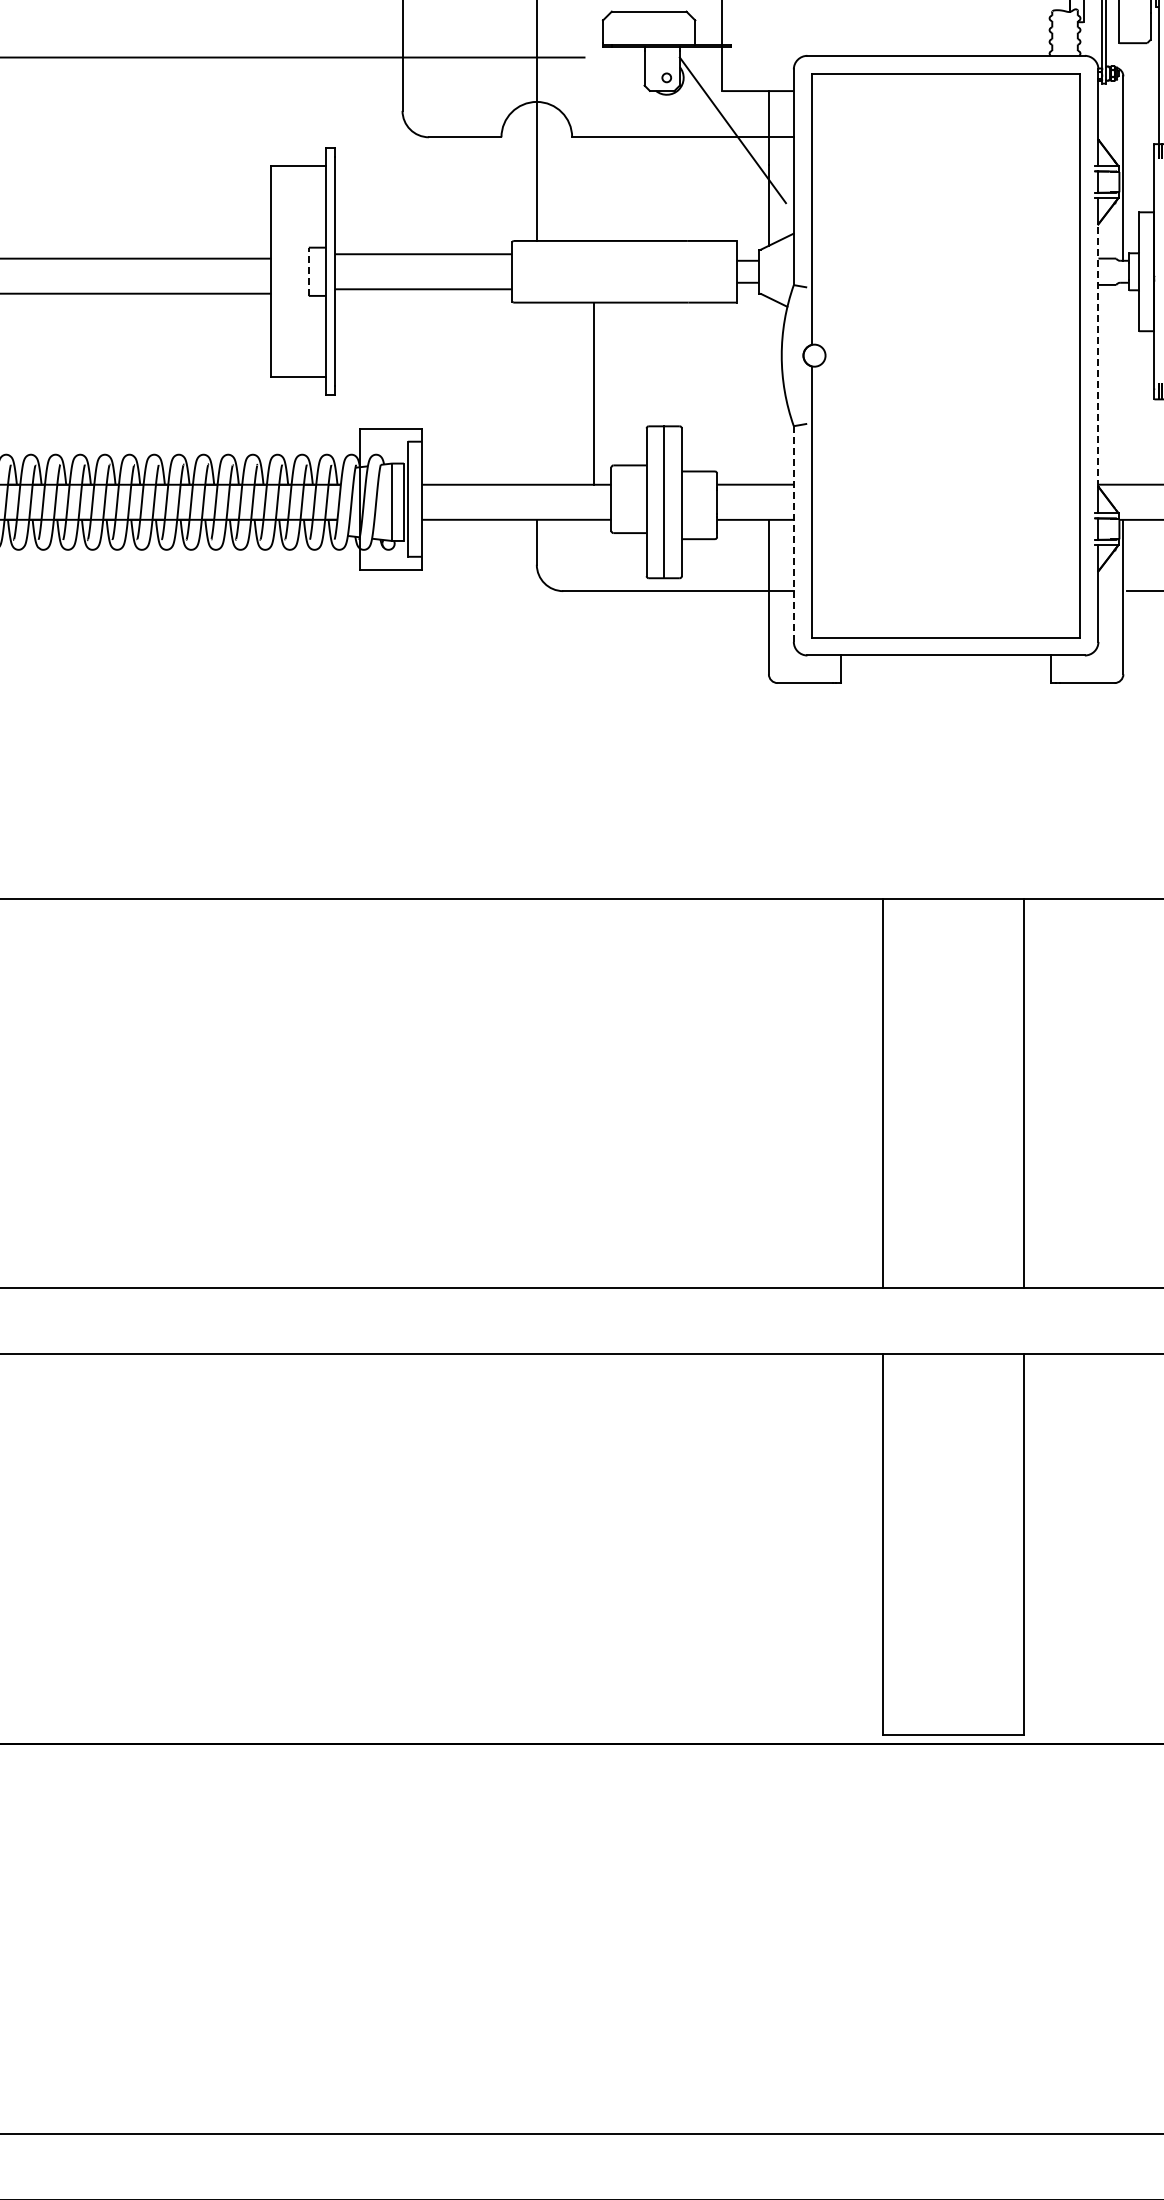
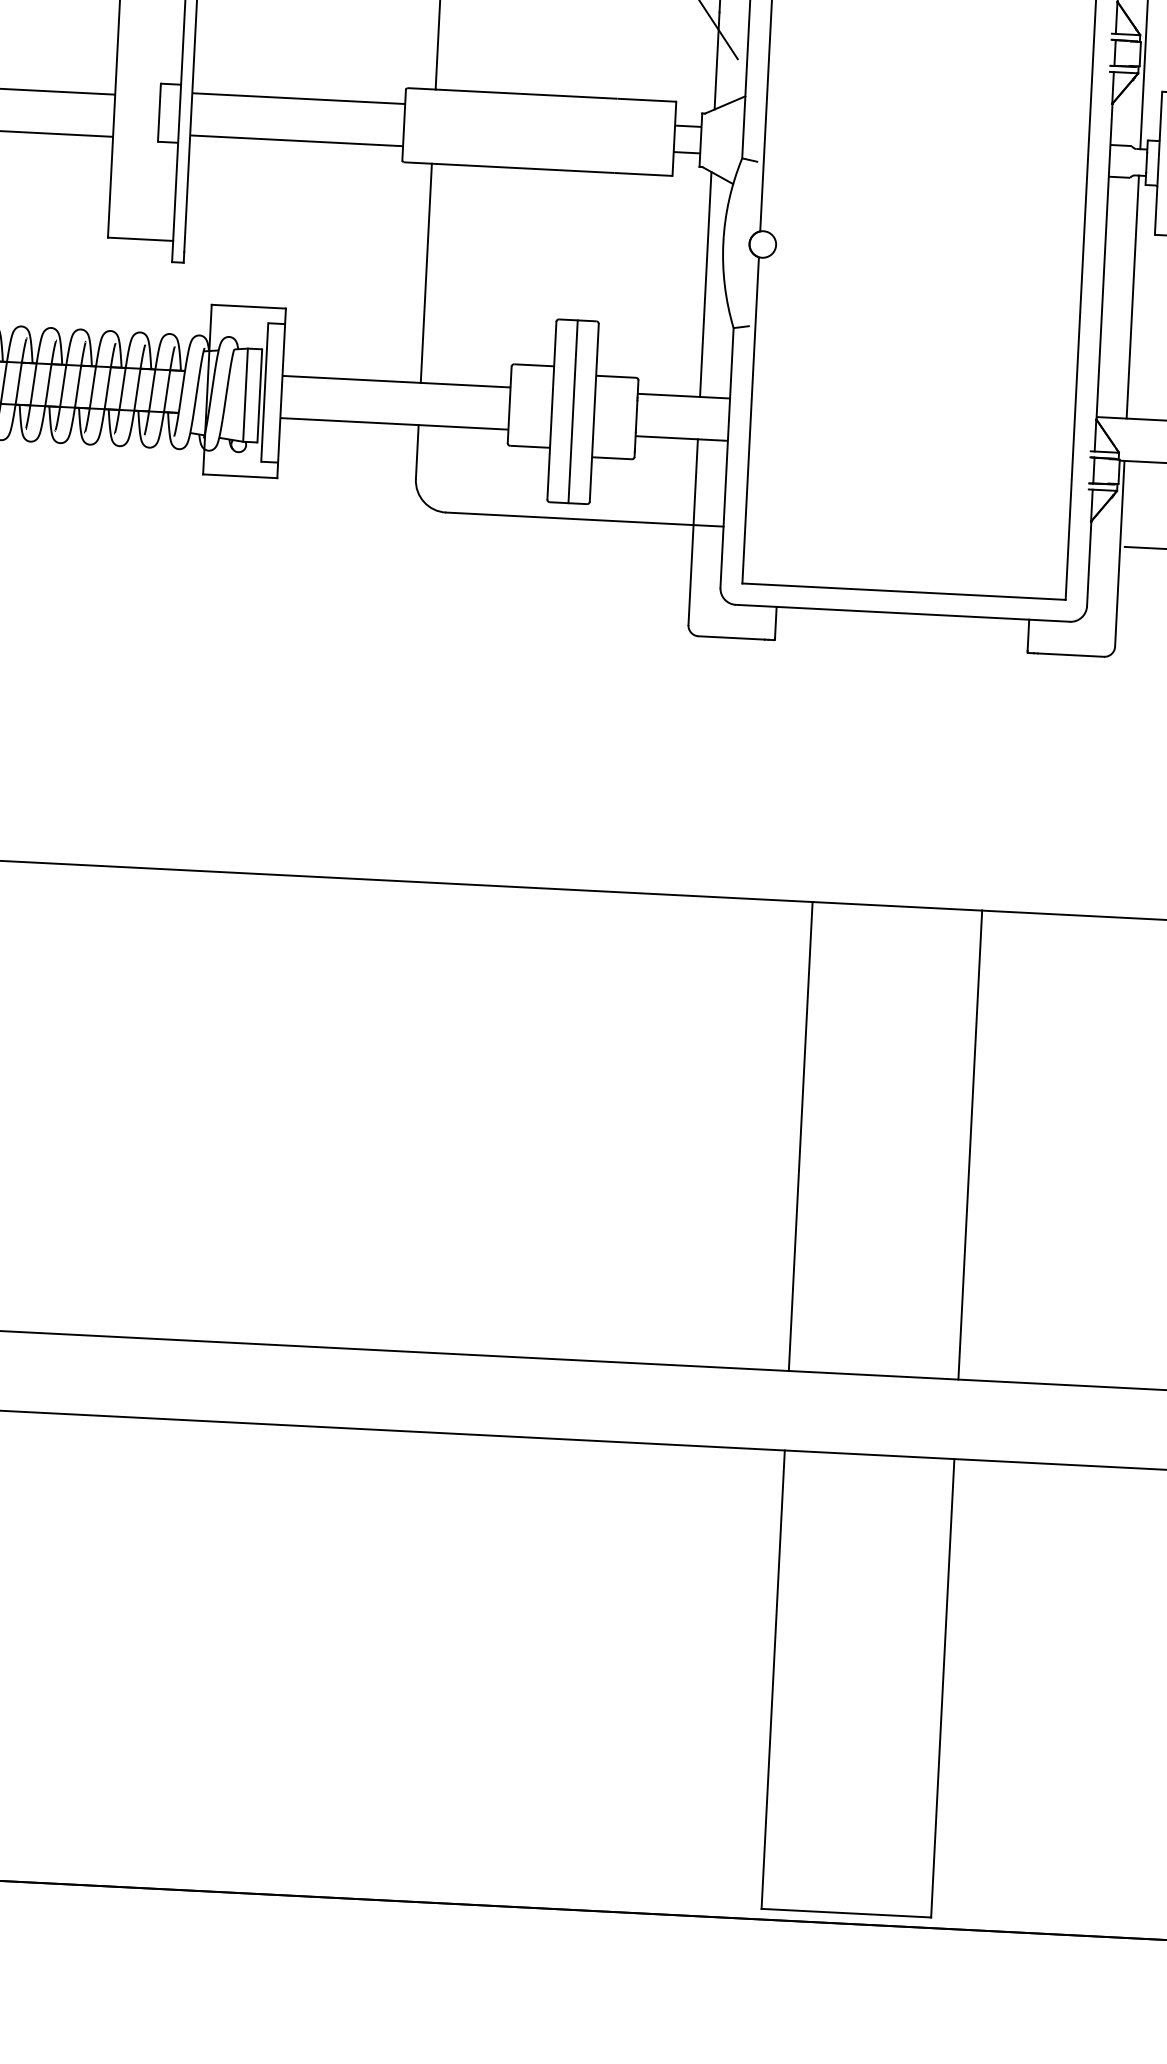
line: (308, 271) -> (159, 112), dashed -> solid
line: (1098, 355) -> (1104, 261), dashed -> solid
line: (1123, 383) -> (1132, 296), added
line: (768, 390) -> (705, 283), added
line: (593, 393) -> (425, 273), moved
line: (793, 534) -> (726, 458), dashed -> solid

